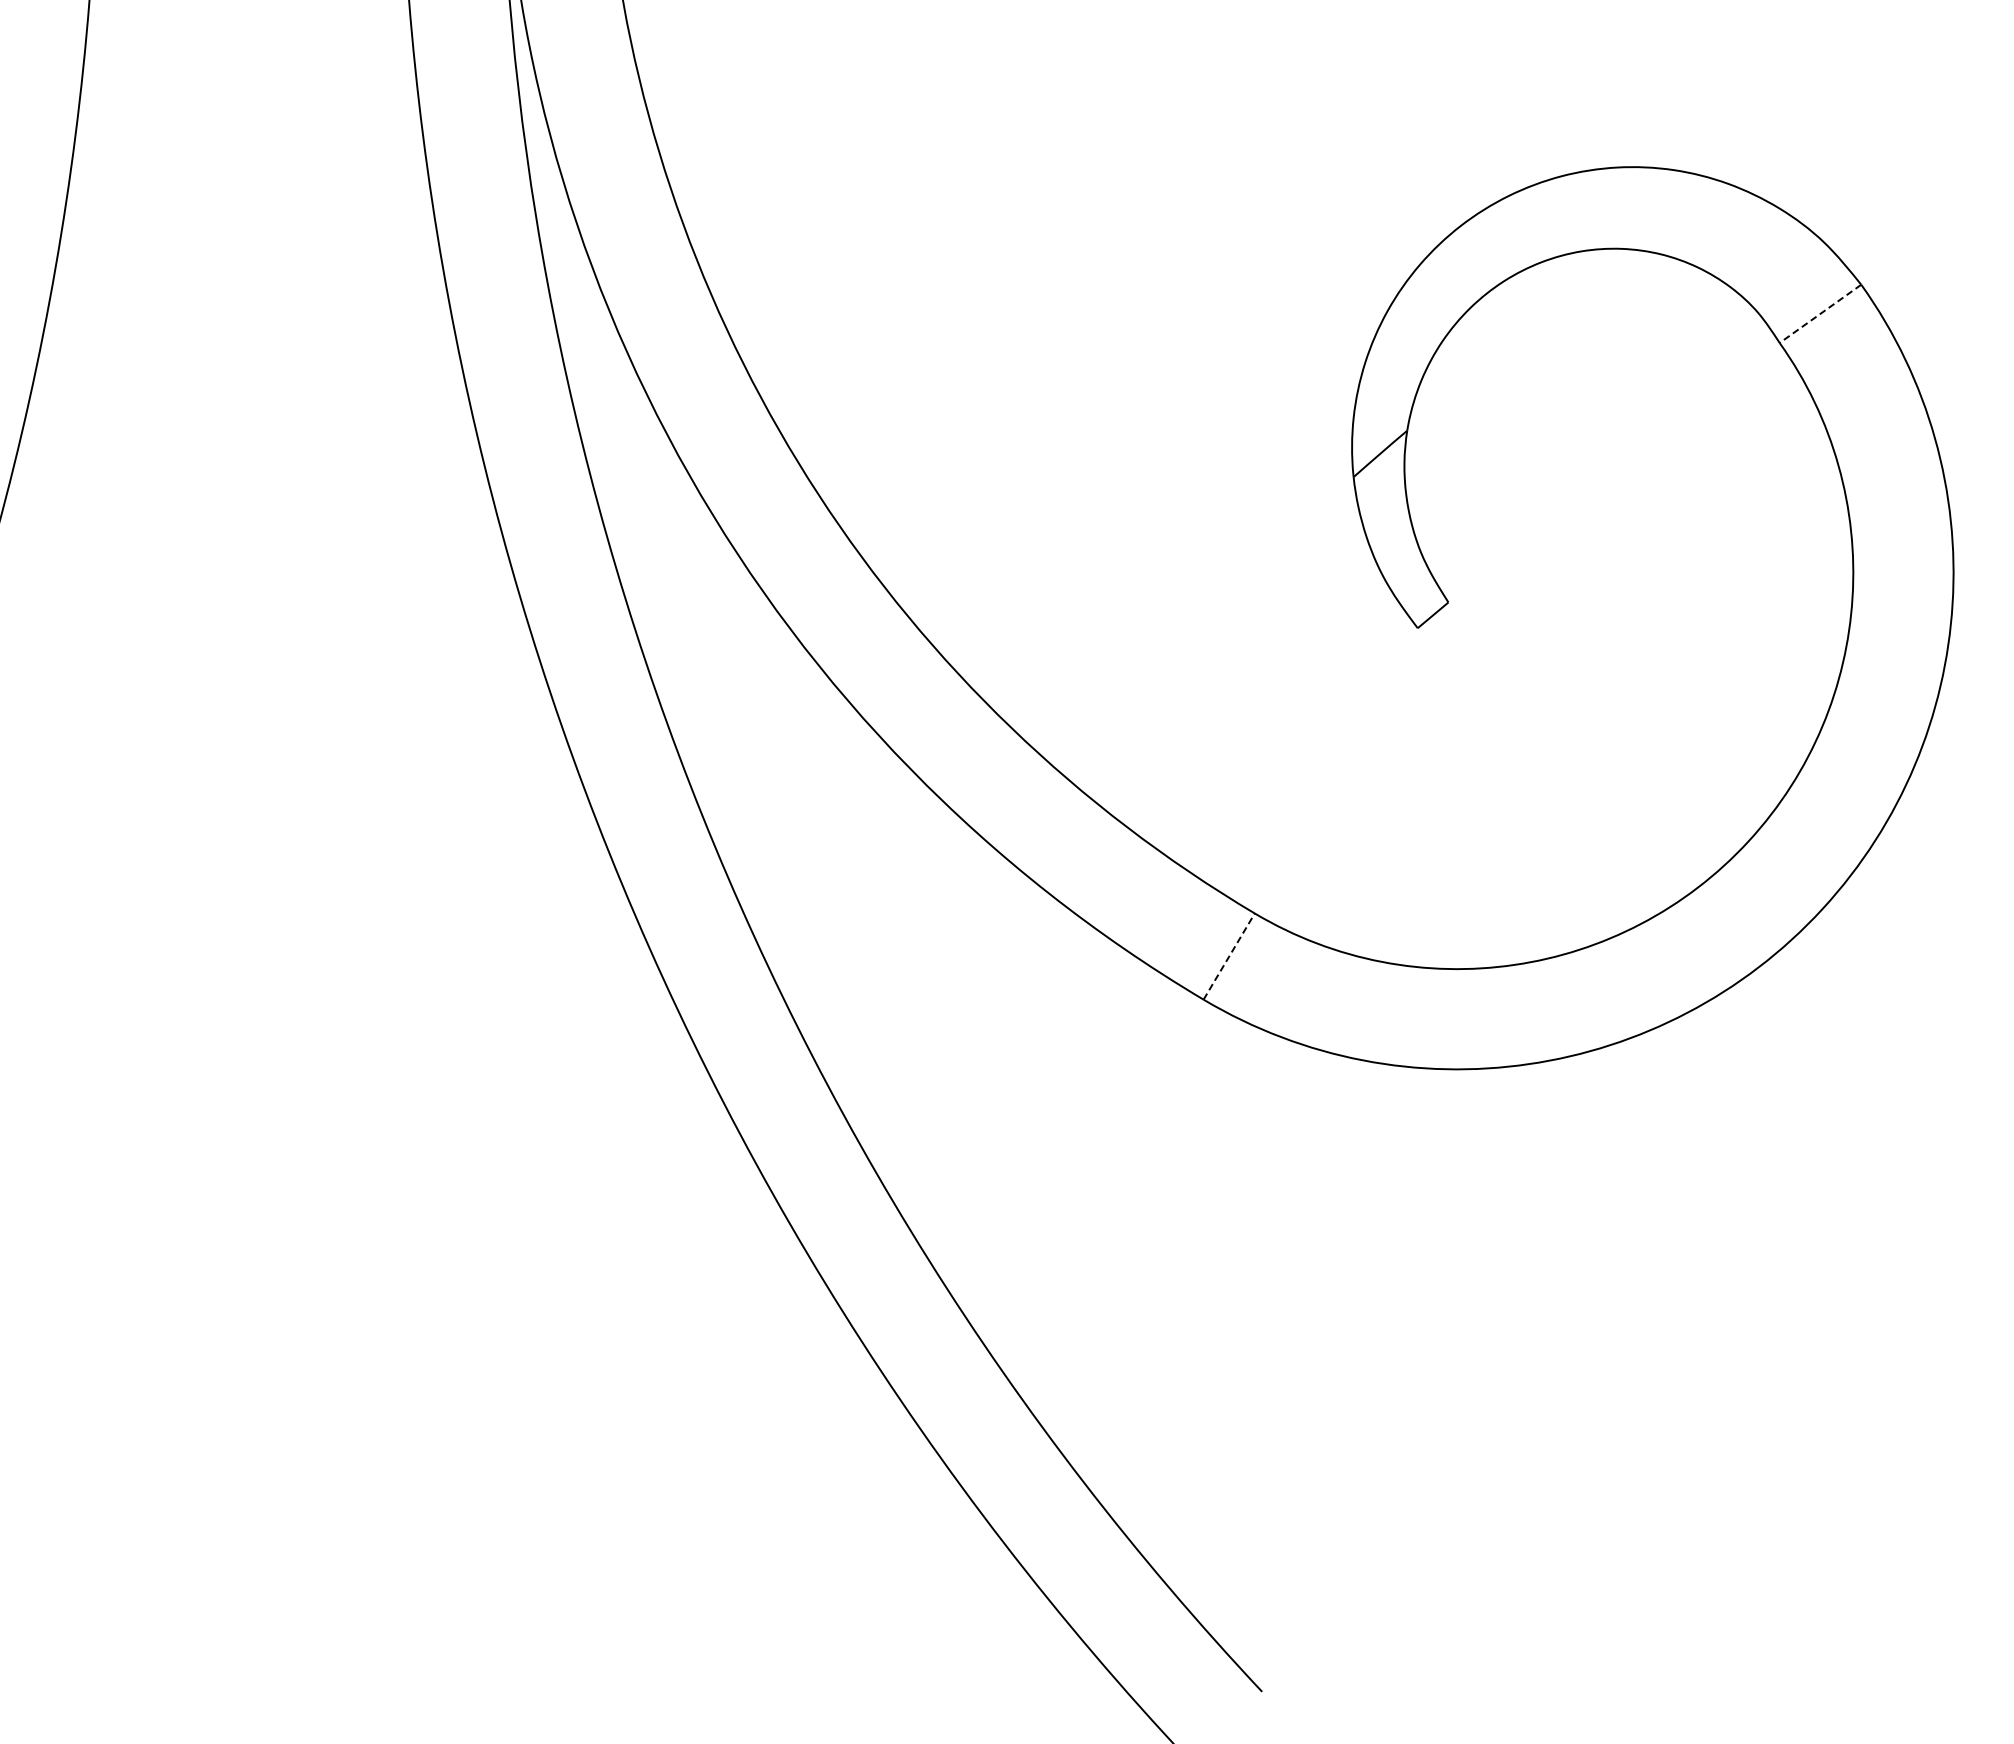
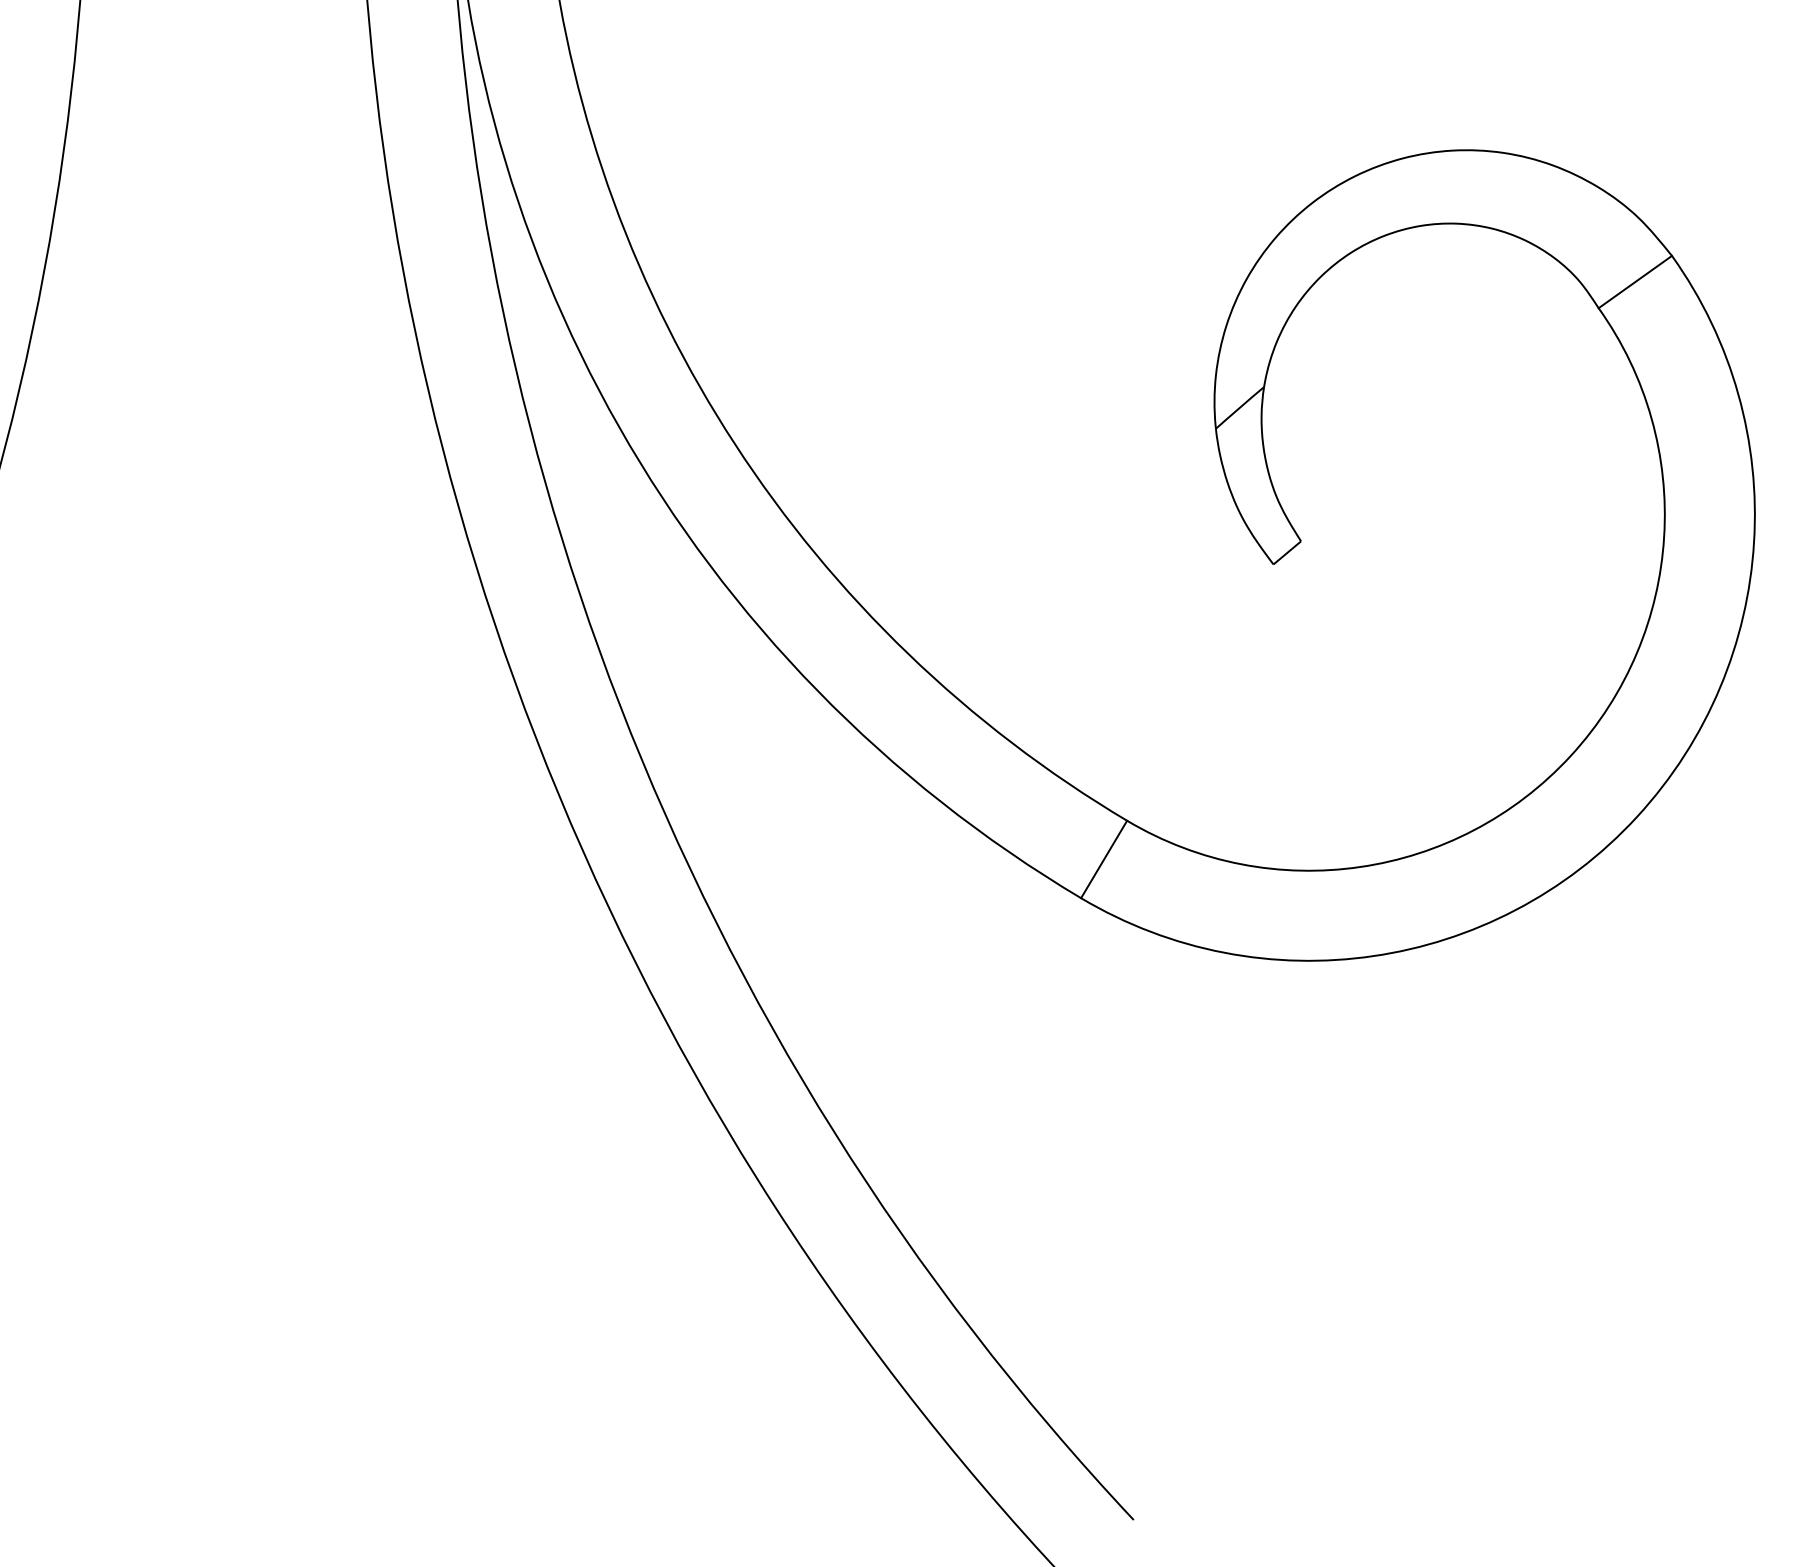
line: (1820, 314) -> (1635, 282), dashed -> solid
line: (1229, 956) -> (1104, 859), dashed -> solid

